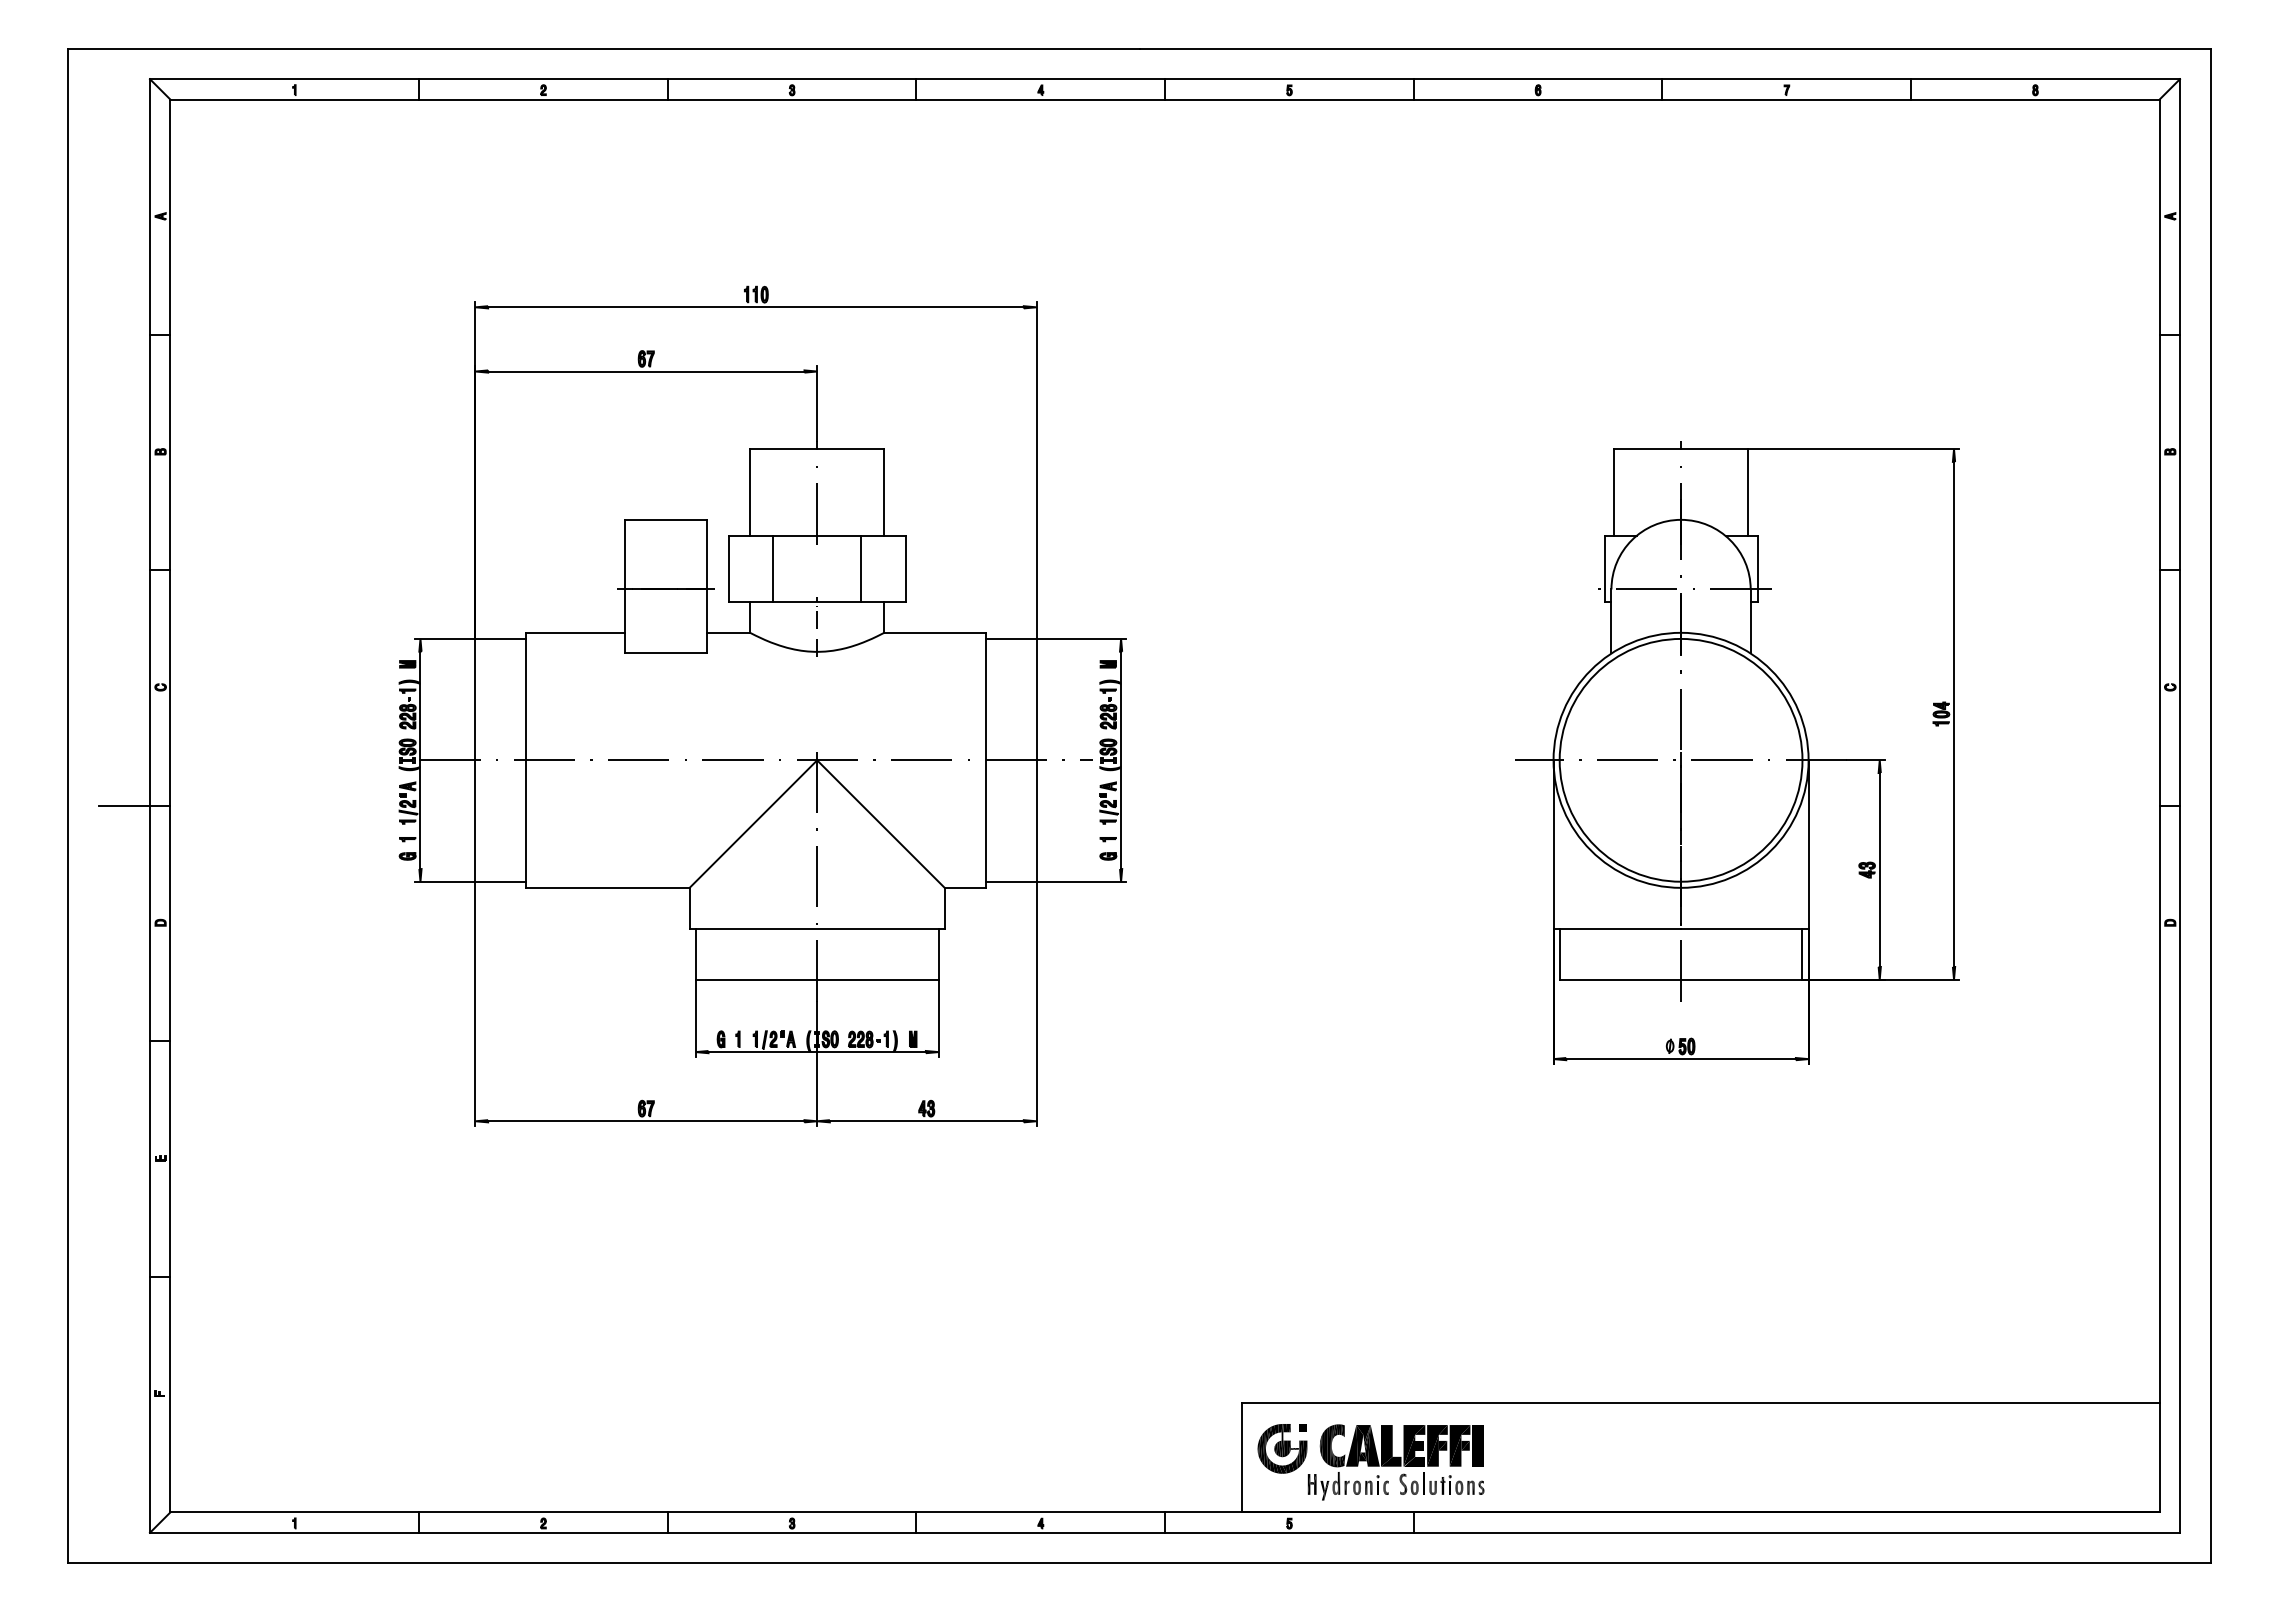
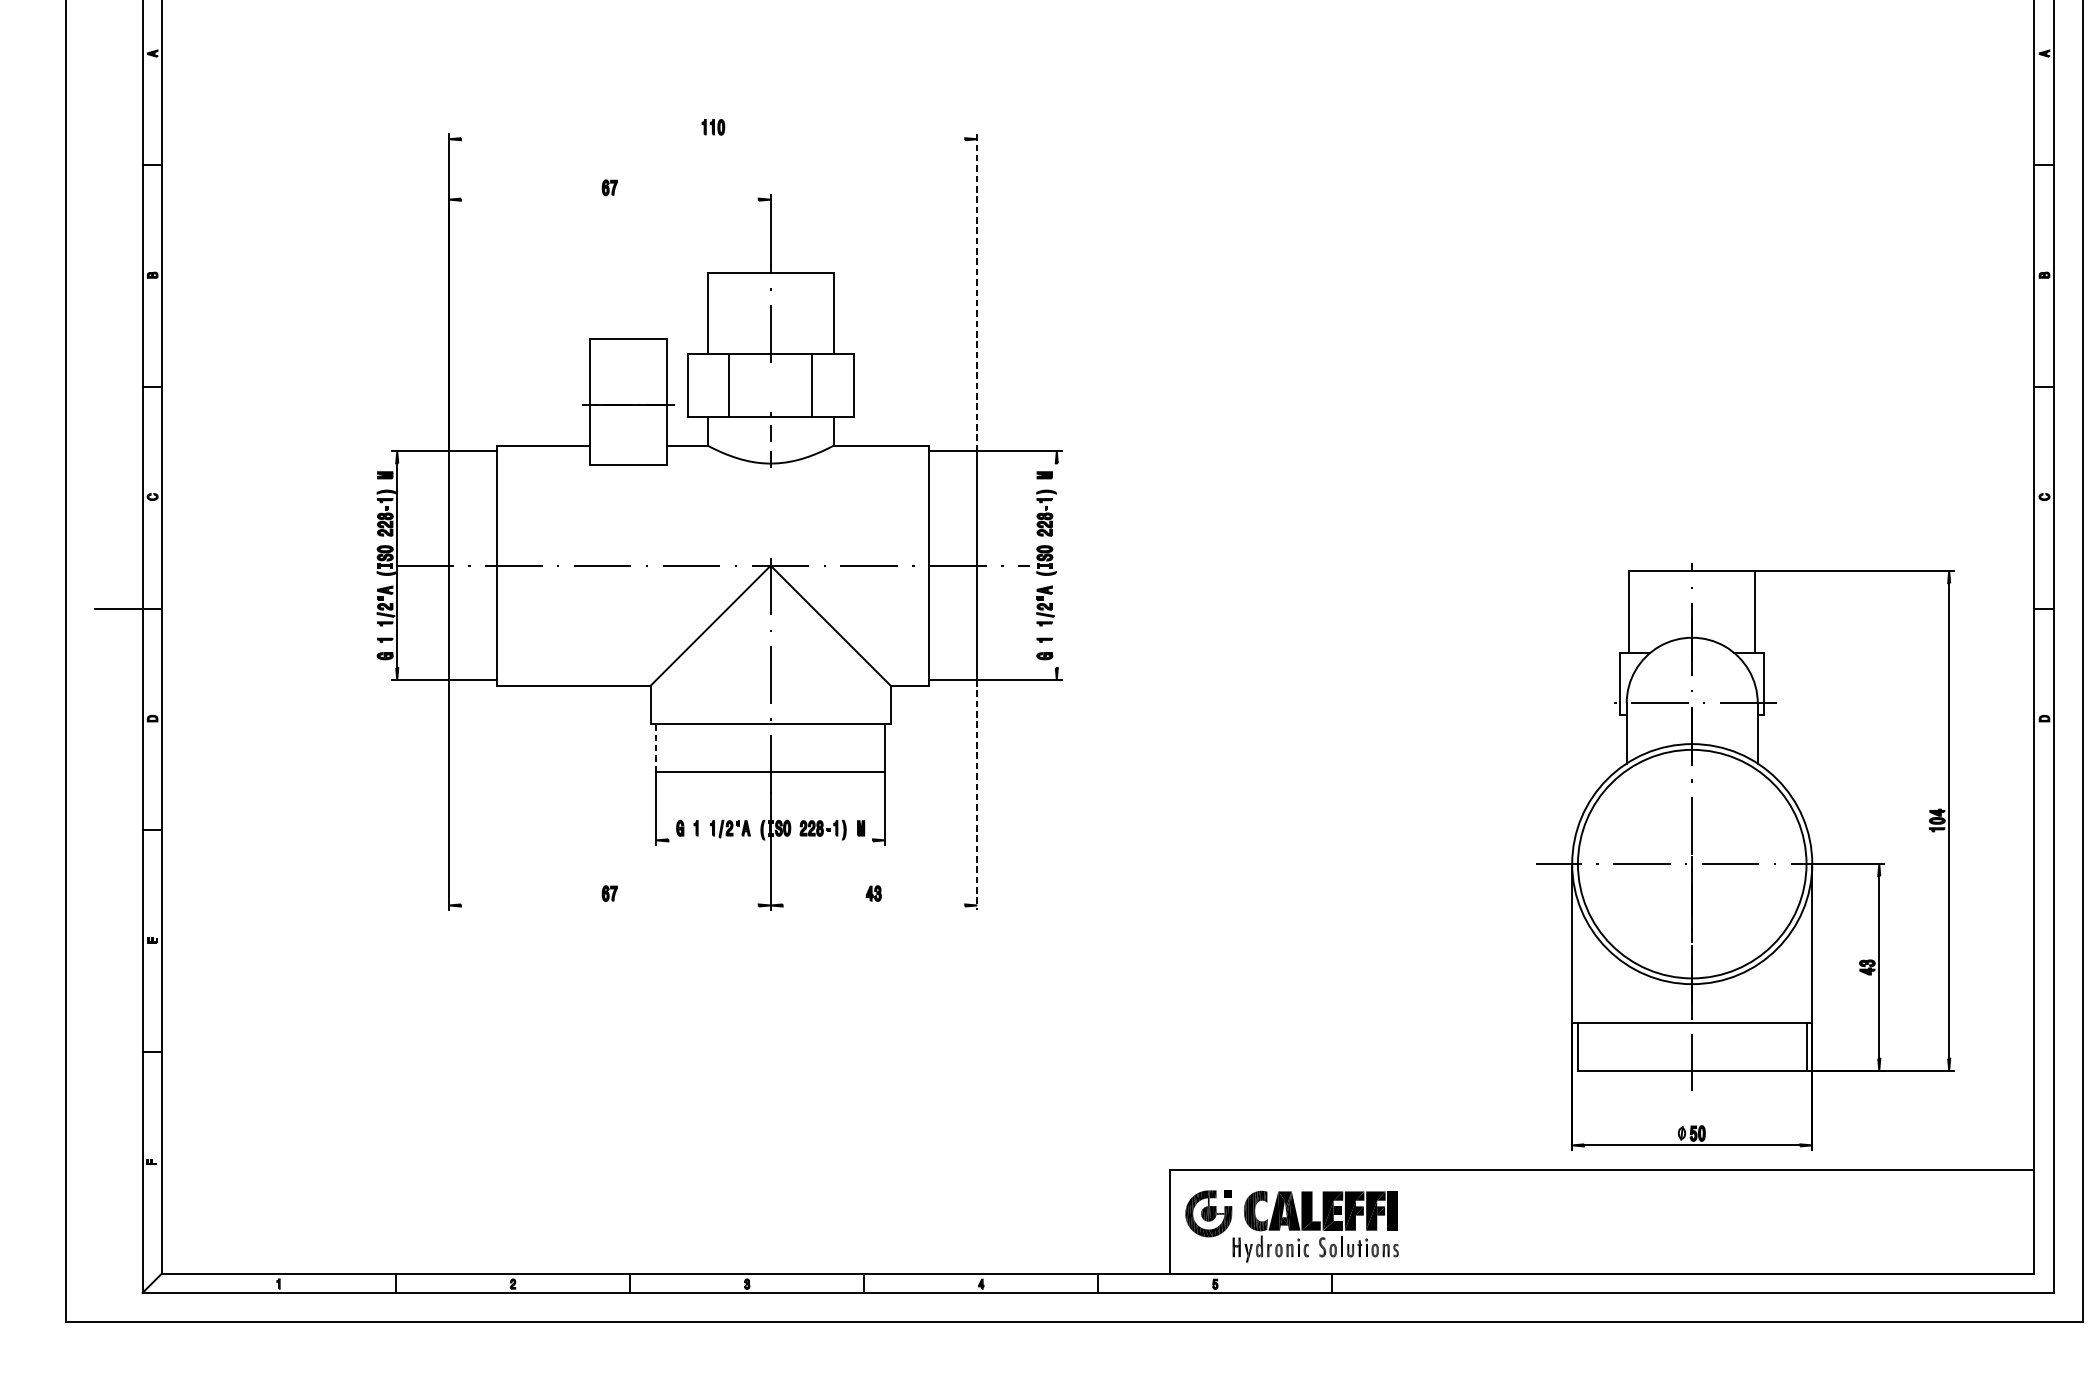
line: (755, 307) -> (712, 139), removed
line: (646, 371) -> (610, 199), removed
line: (1036, 470) -> (977, 292), solid -> dashed
part: (1737, 752) -> (1745, 856), moved
line: (1121, 760) -> (1057, 565), removed
line: (695, 954) -> (656, 748), solid -> dashed
line: (1036, 1004) -> (977, 795), solid -> dashed
line: (816, 1052) -> (770, 840), removed
line: (646, 1121) -> (610, 905), removed
line: (926, 1121) -> (873, 905), removed

